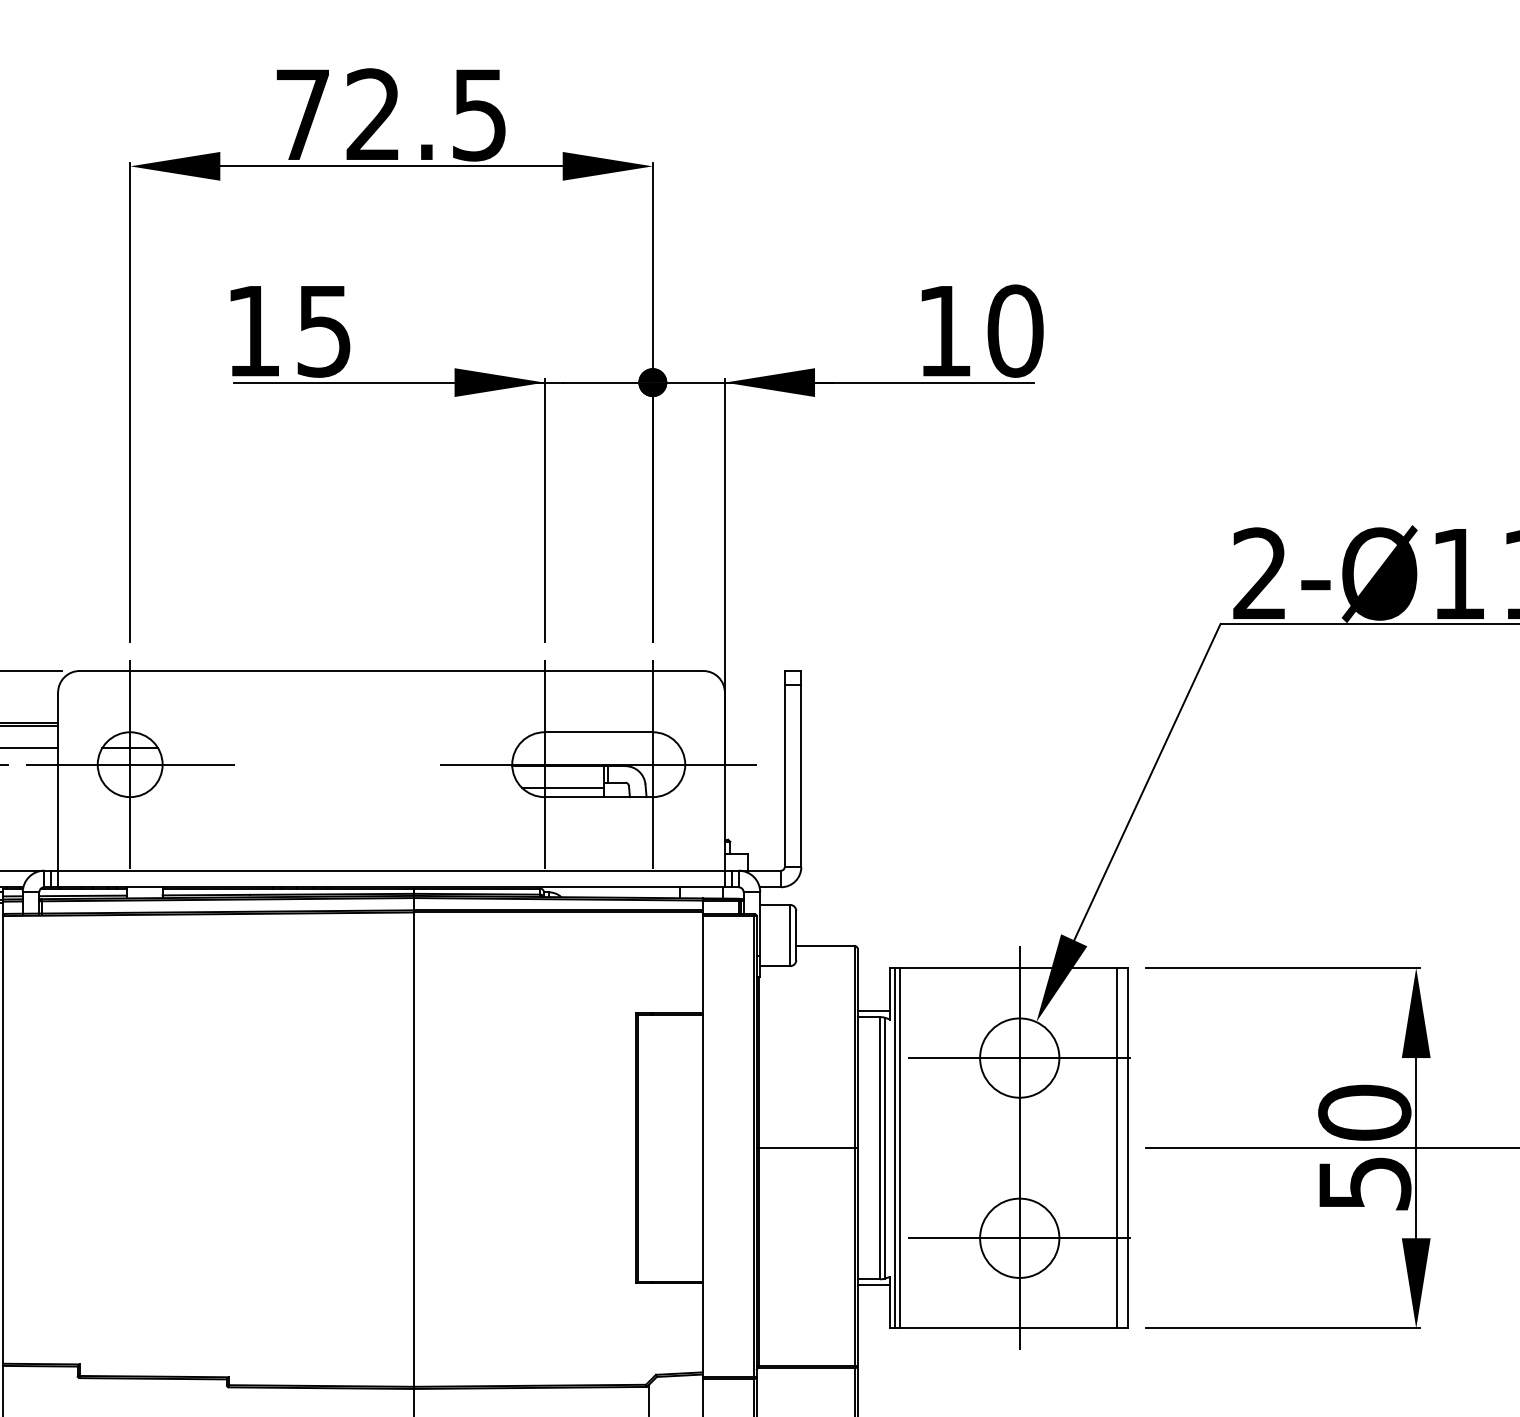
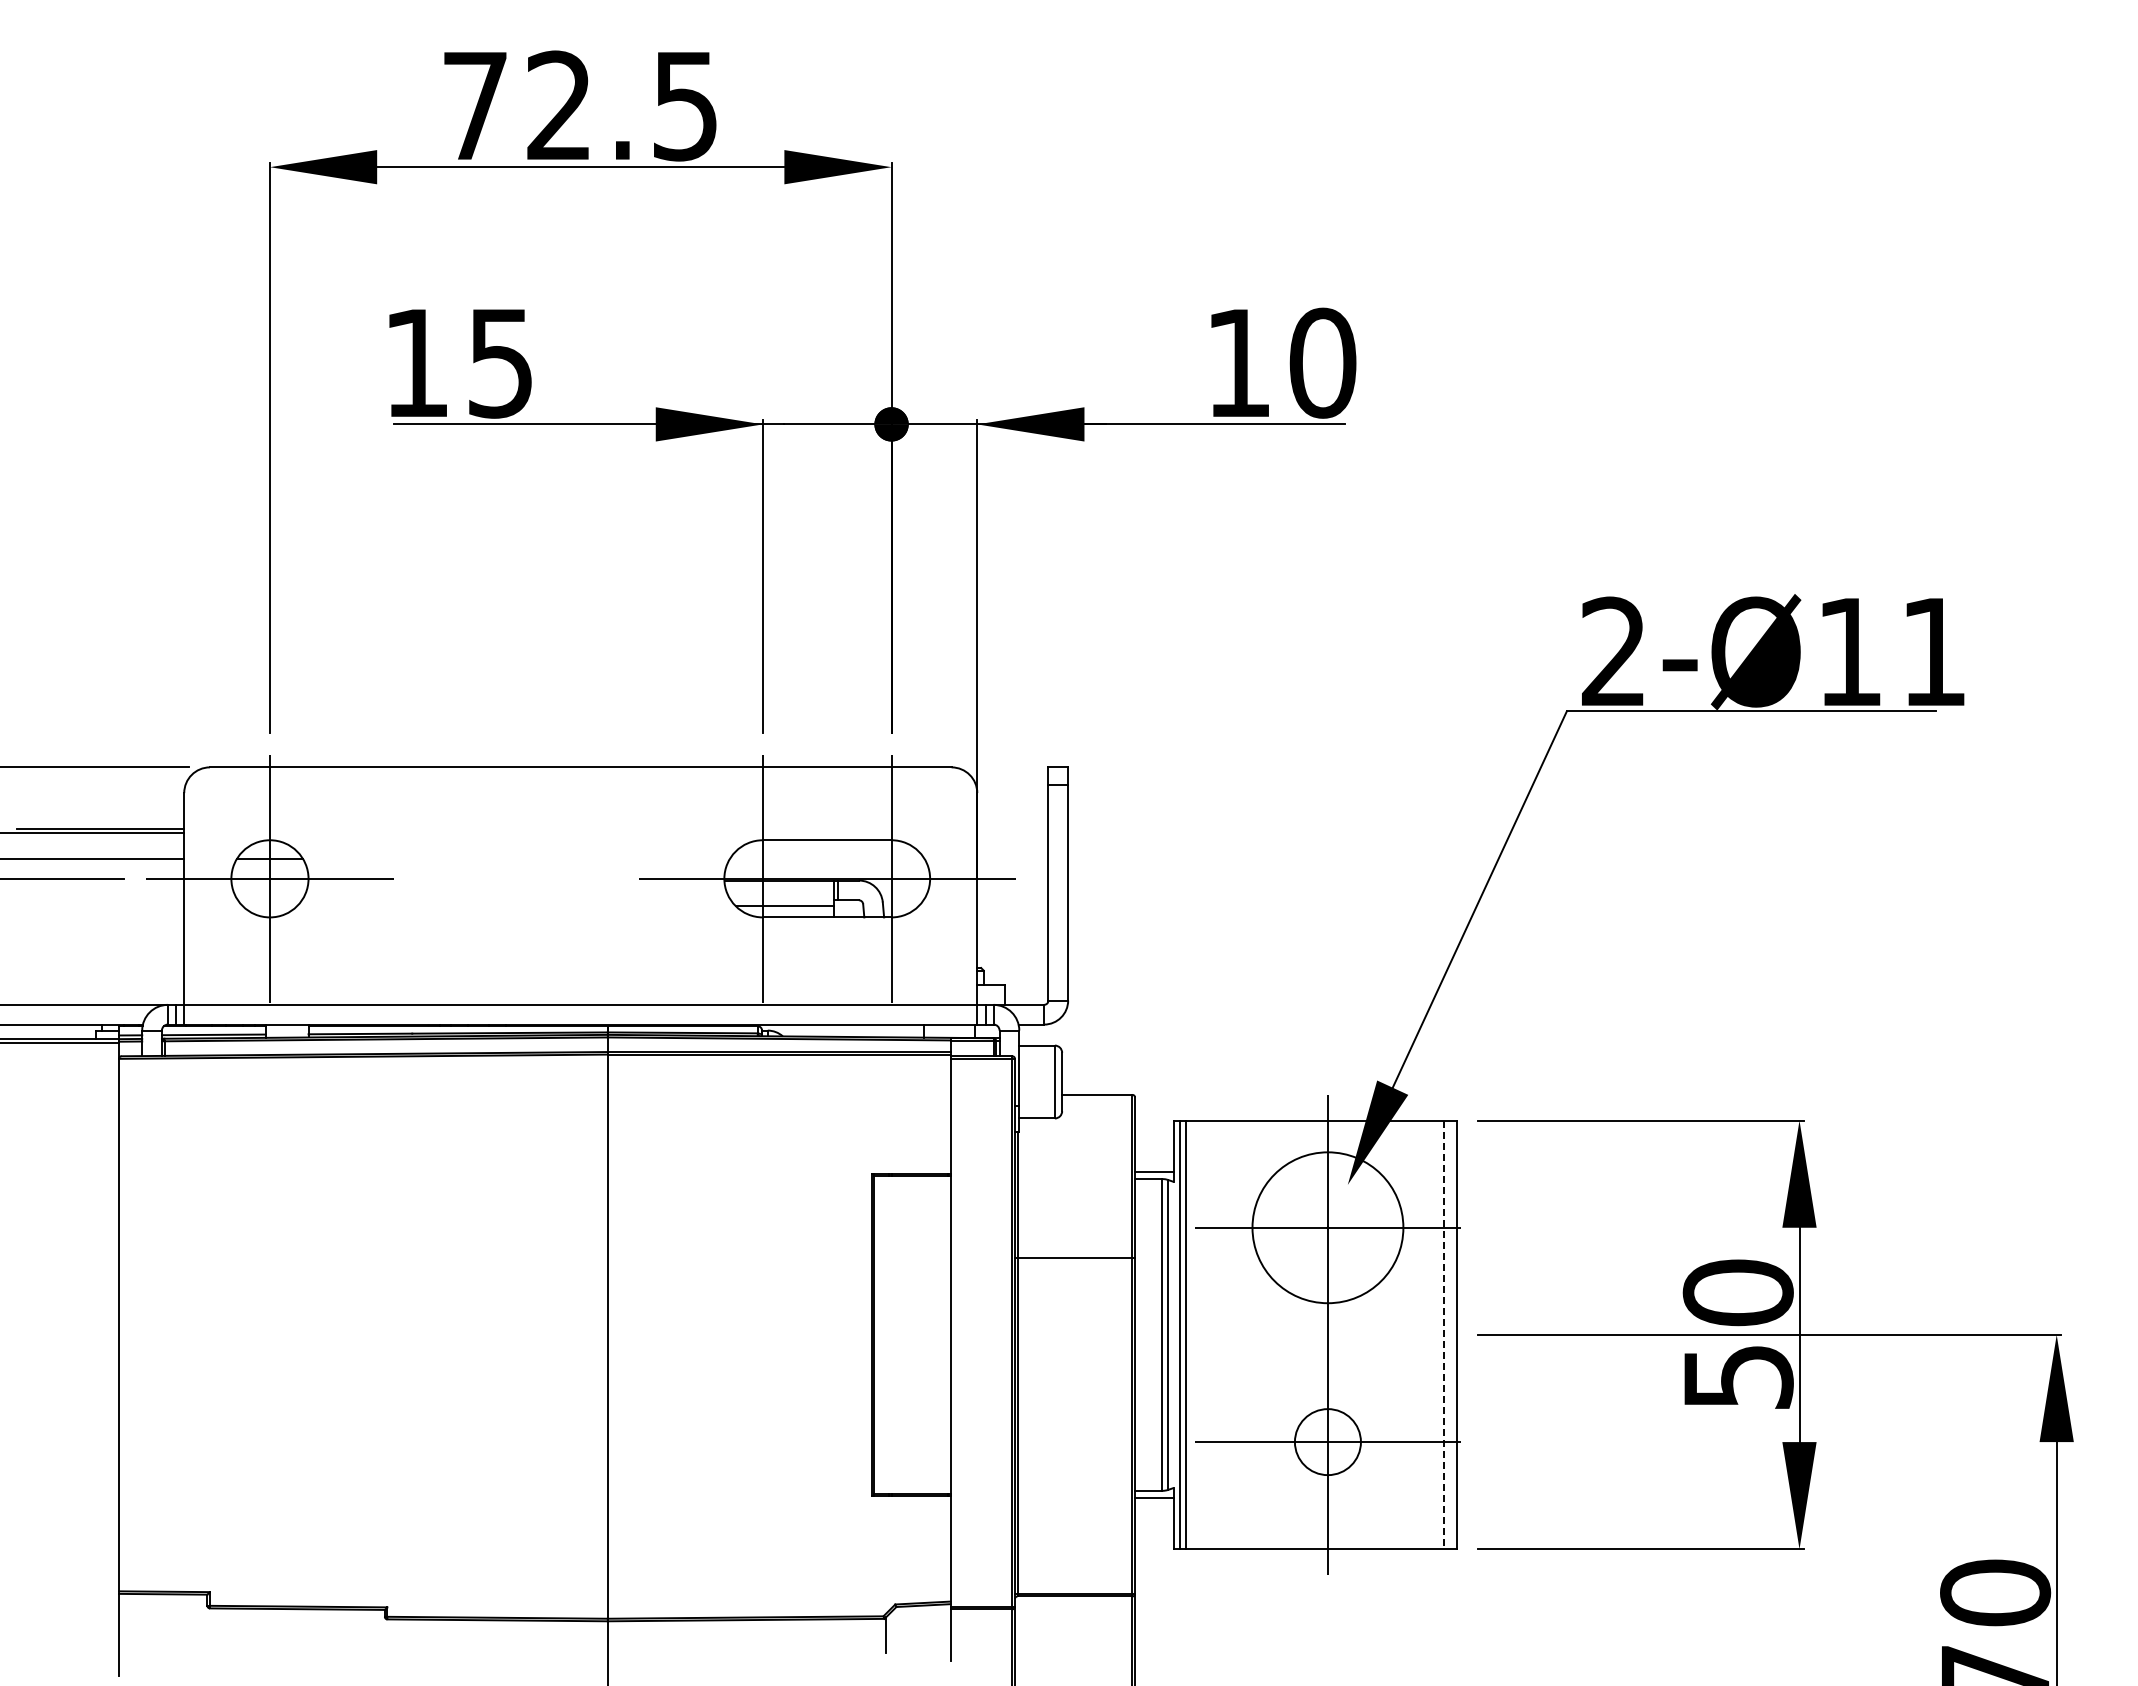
circle: (1019, 1057) -> (1327, 1227), size x1.6
line: (807, 1147) -> (1075, 1257), moved
line: (1116, 1148) -> (1443, 1335), solid -> dashed
circle: (1019, 1237) -> (1327, 1441), size x0.7

